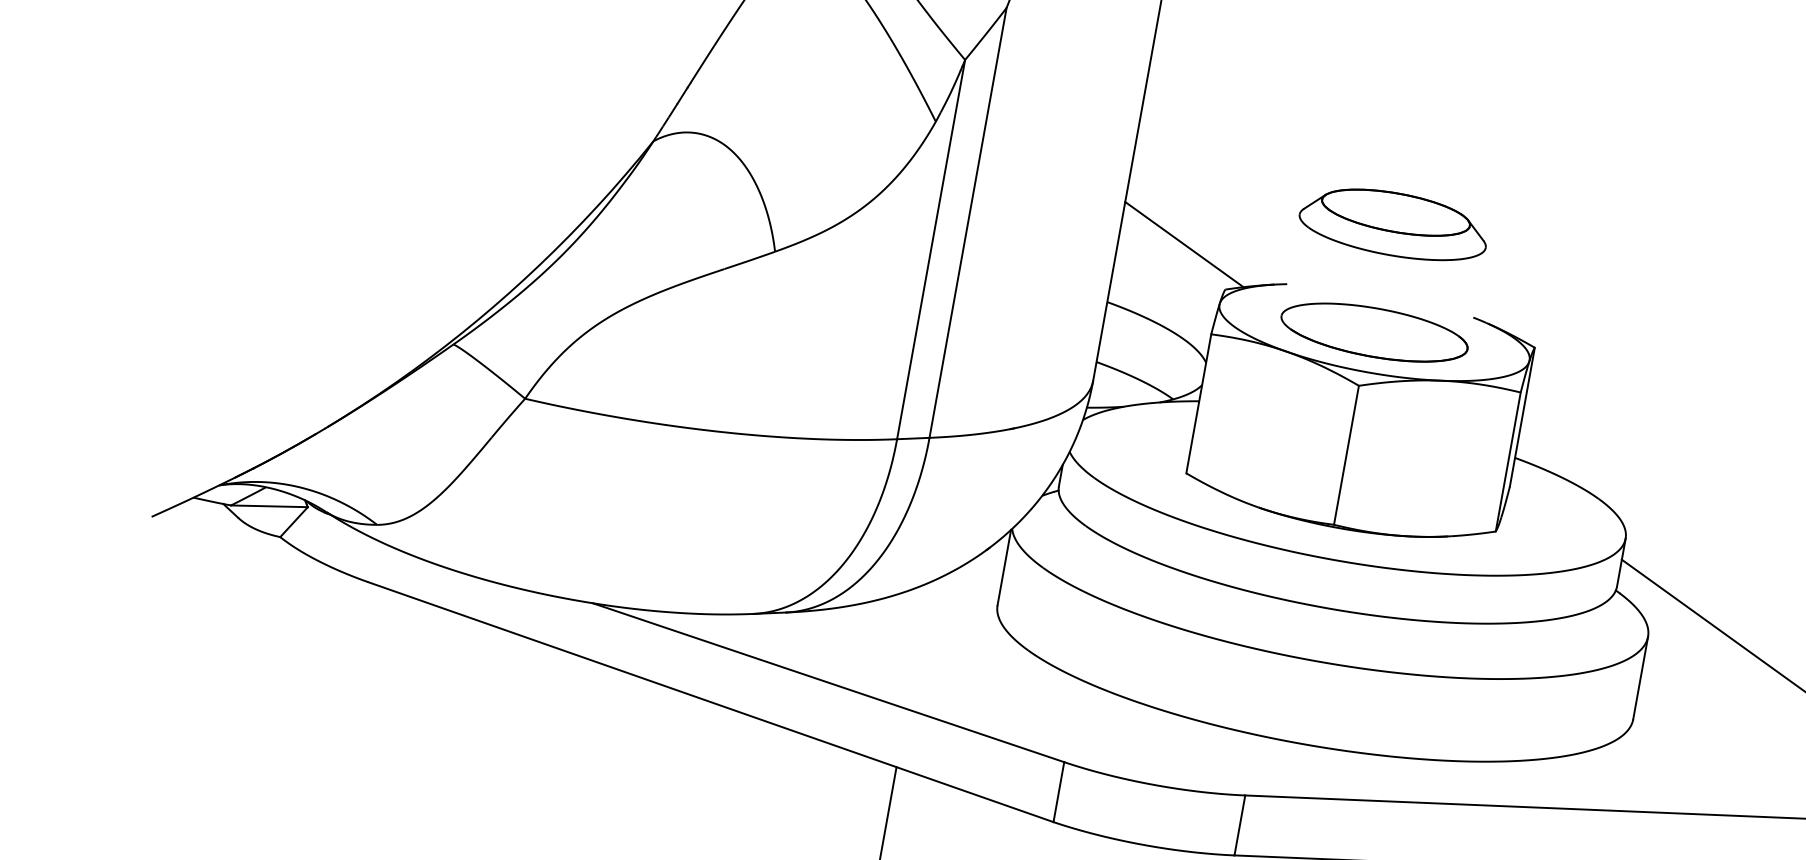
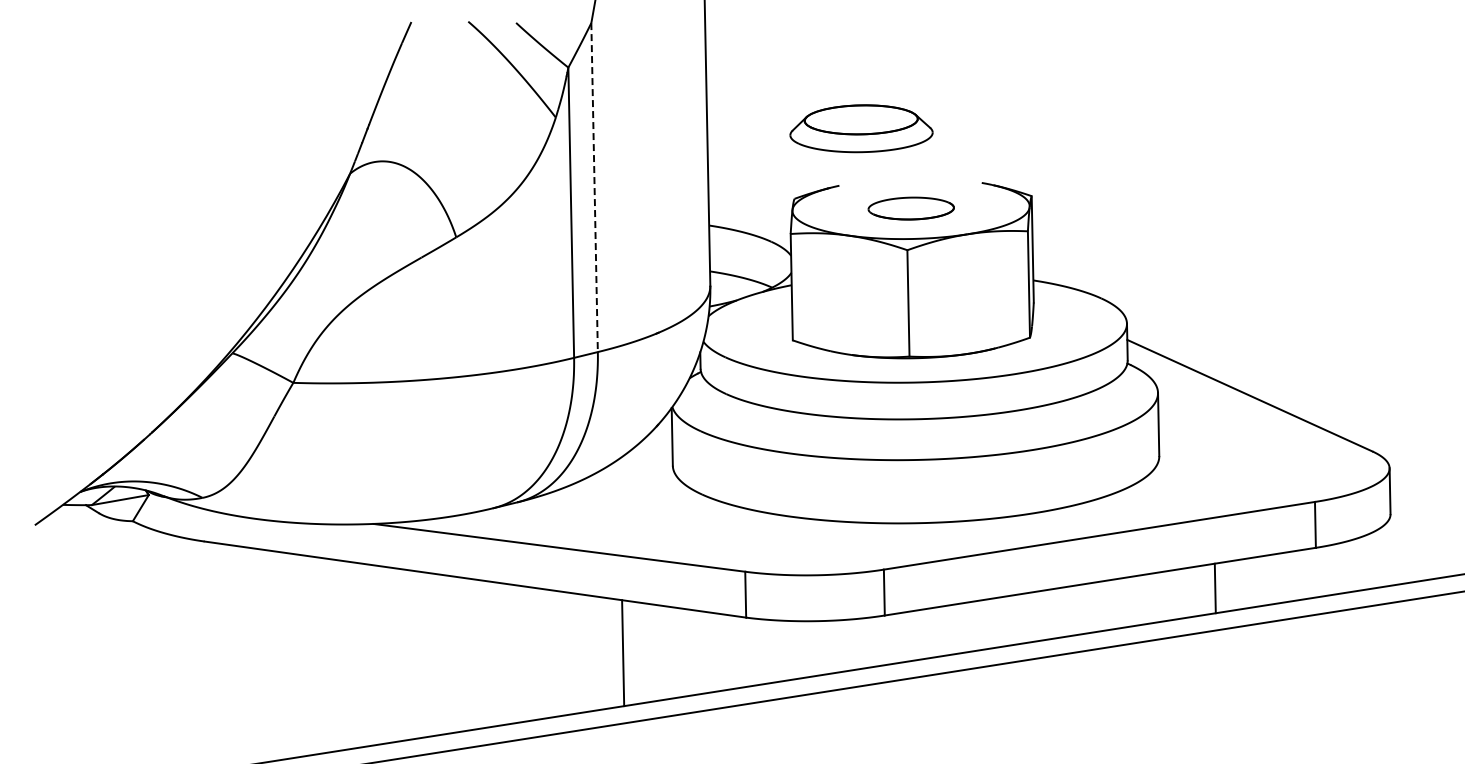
line: (967, 222) -> (594, 187), solid -> dashed
part: (1394, 223) -> (861, 128), moved
line: (1184, 244) -> (757, 171), removed
part: (1375, 332) -> (911, 208), size x0.6

